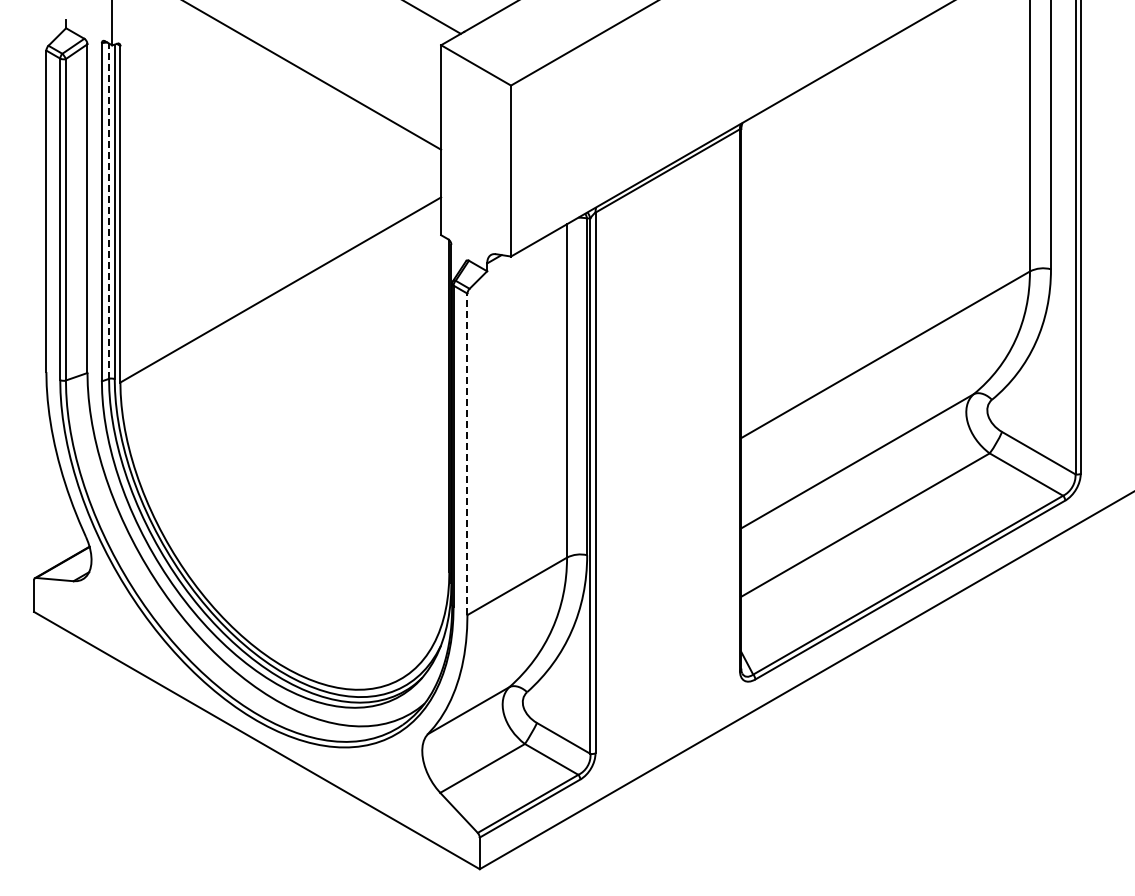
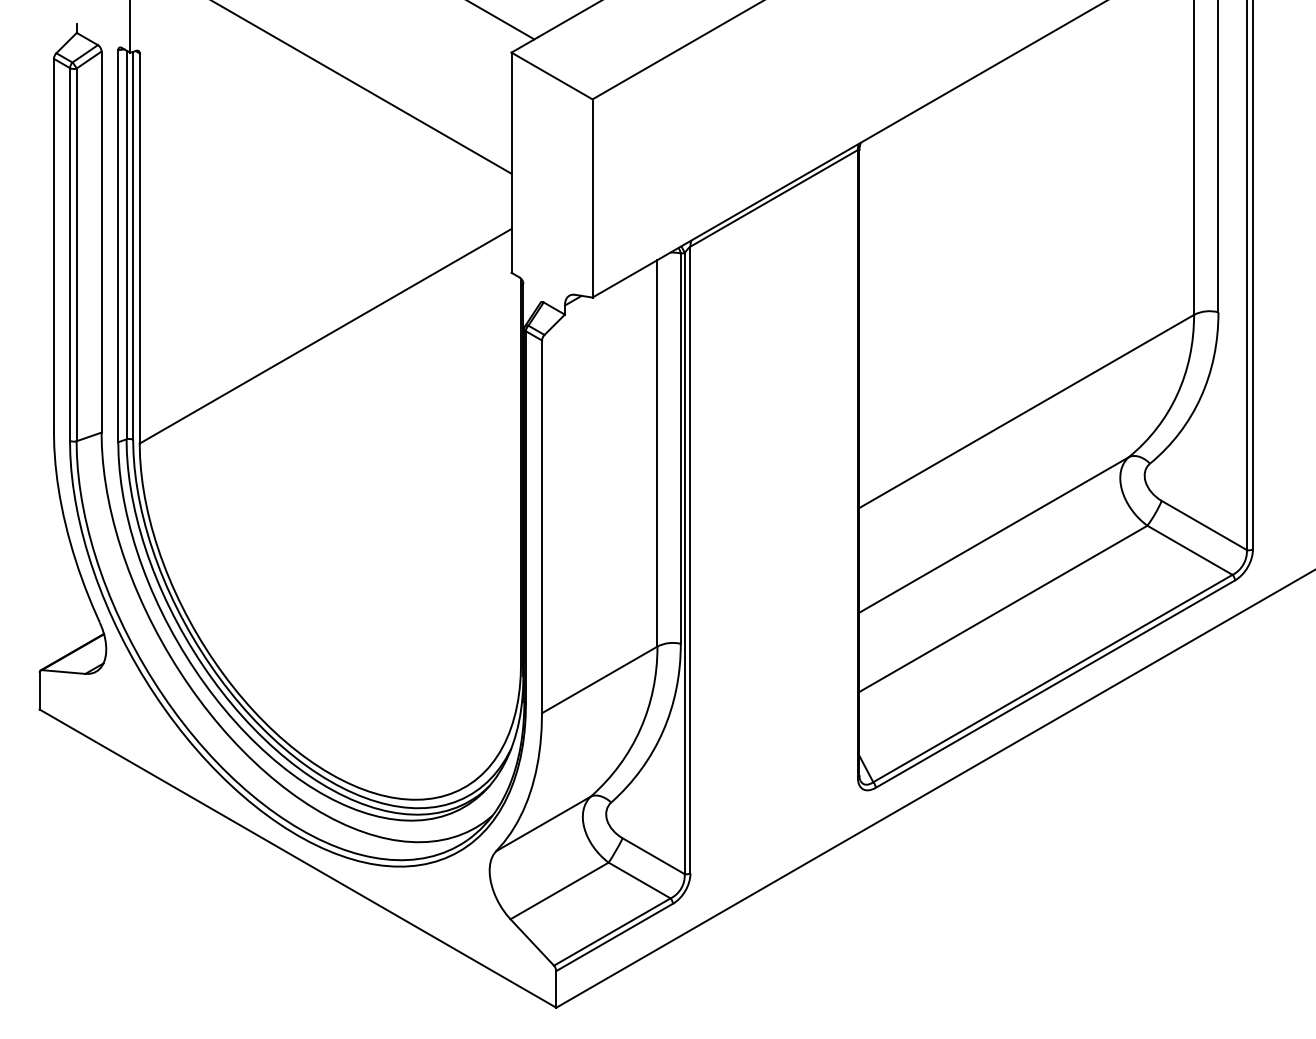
line: (109, 211) -> (127, 245), dashed -> solid
line: (467, 454) -> (542, 527), dashed -> solid

